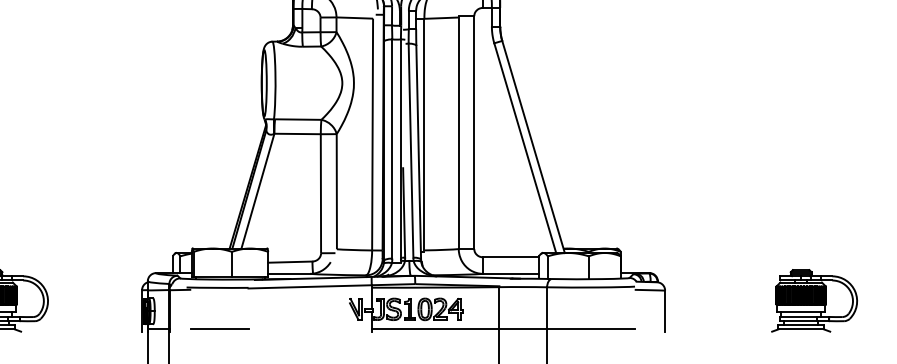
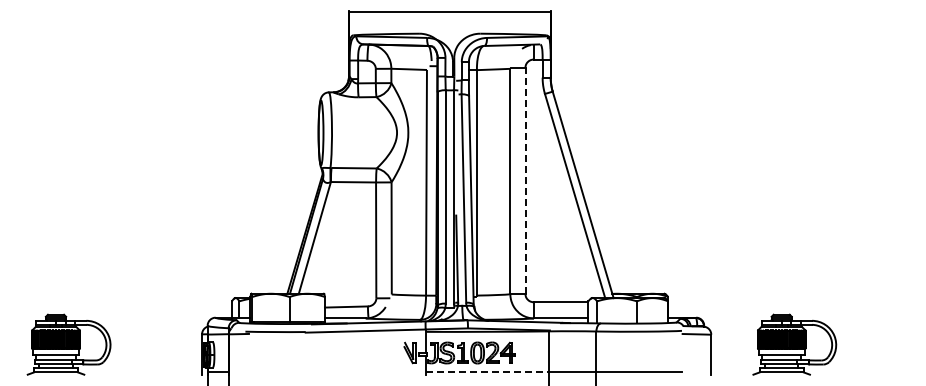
line: (474, 132) -> (525, 180), solid -> dashed
part: (814, 300) -> (794, 344), moved
line: (219, 329) -> (277, 372), removed
line: (435, 329) -> (487, 372), solid -> dashed

